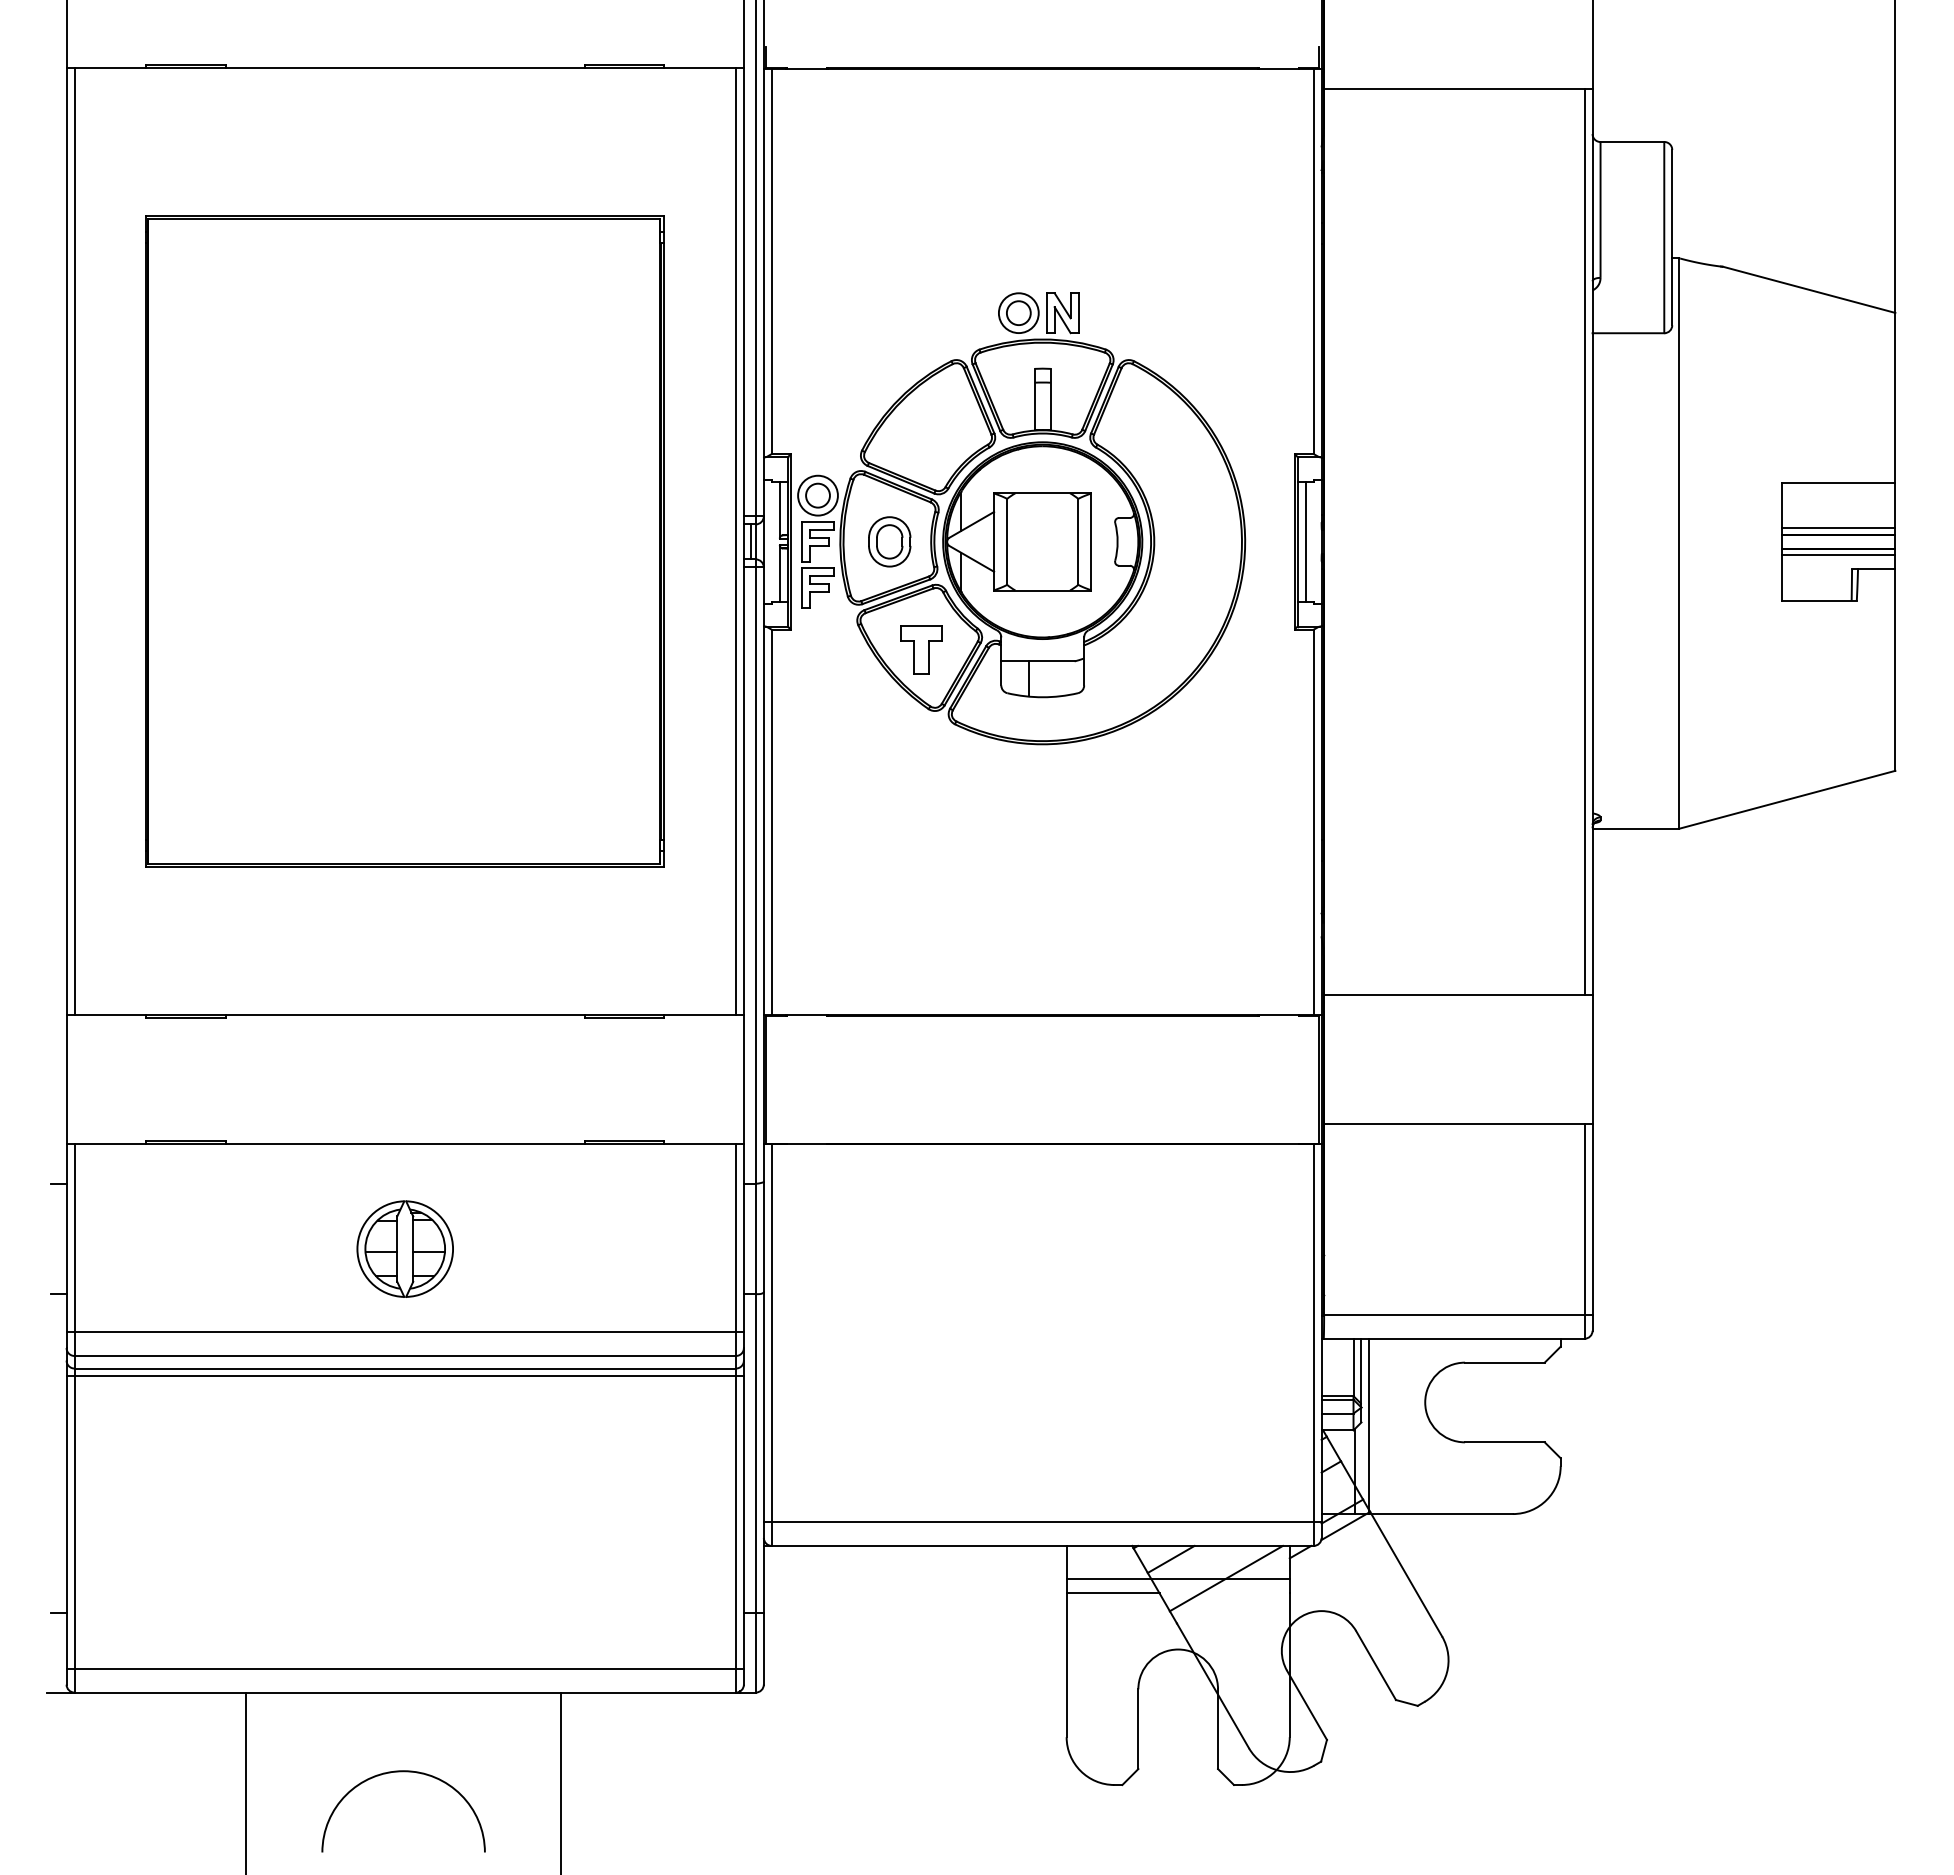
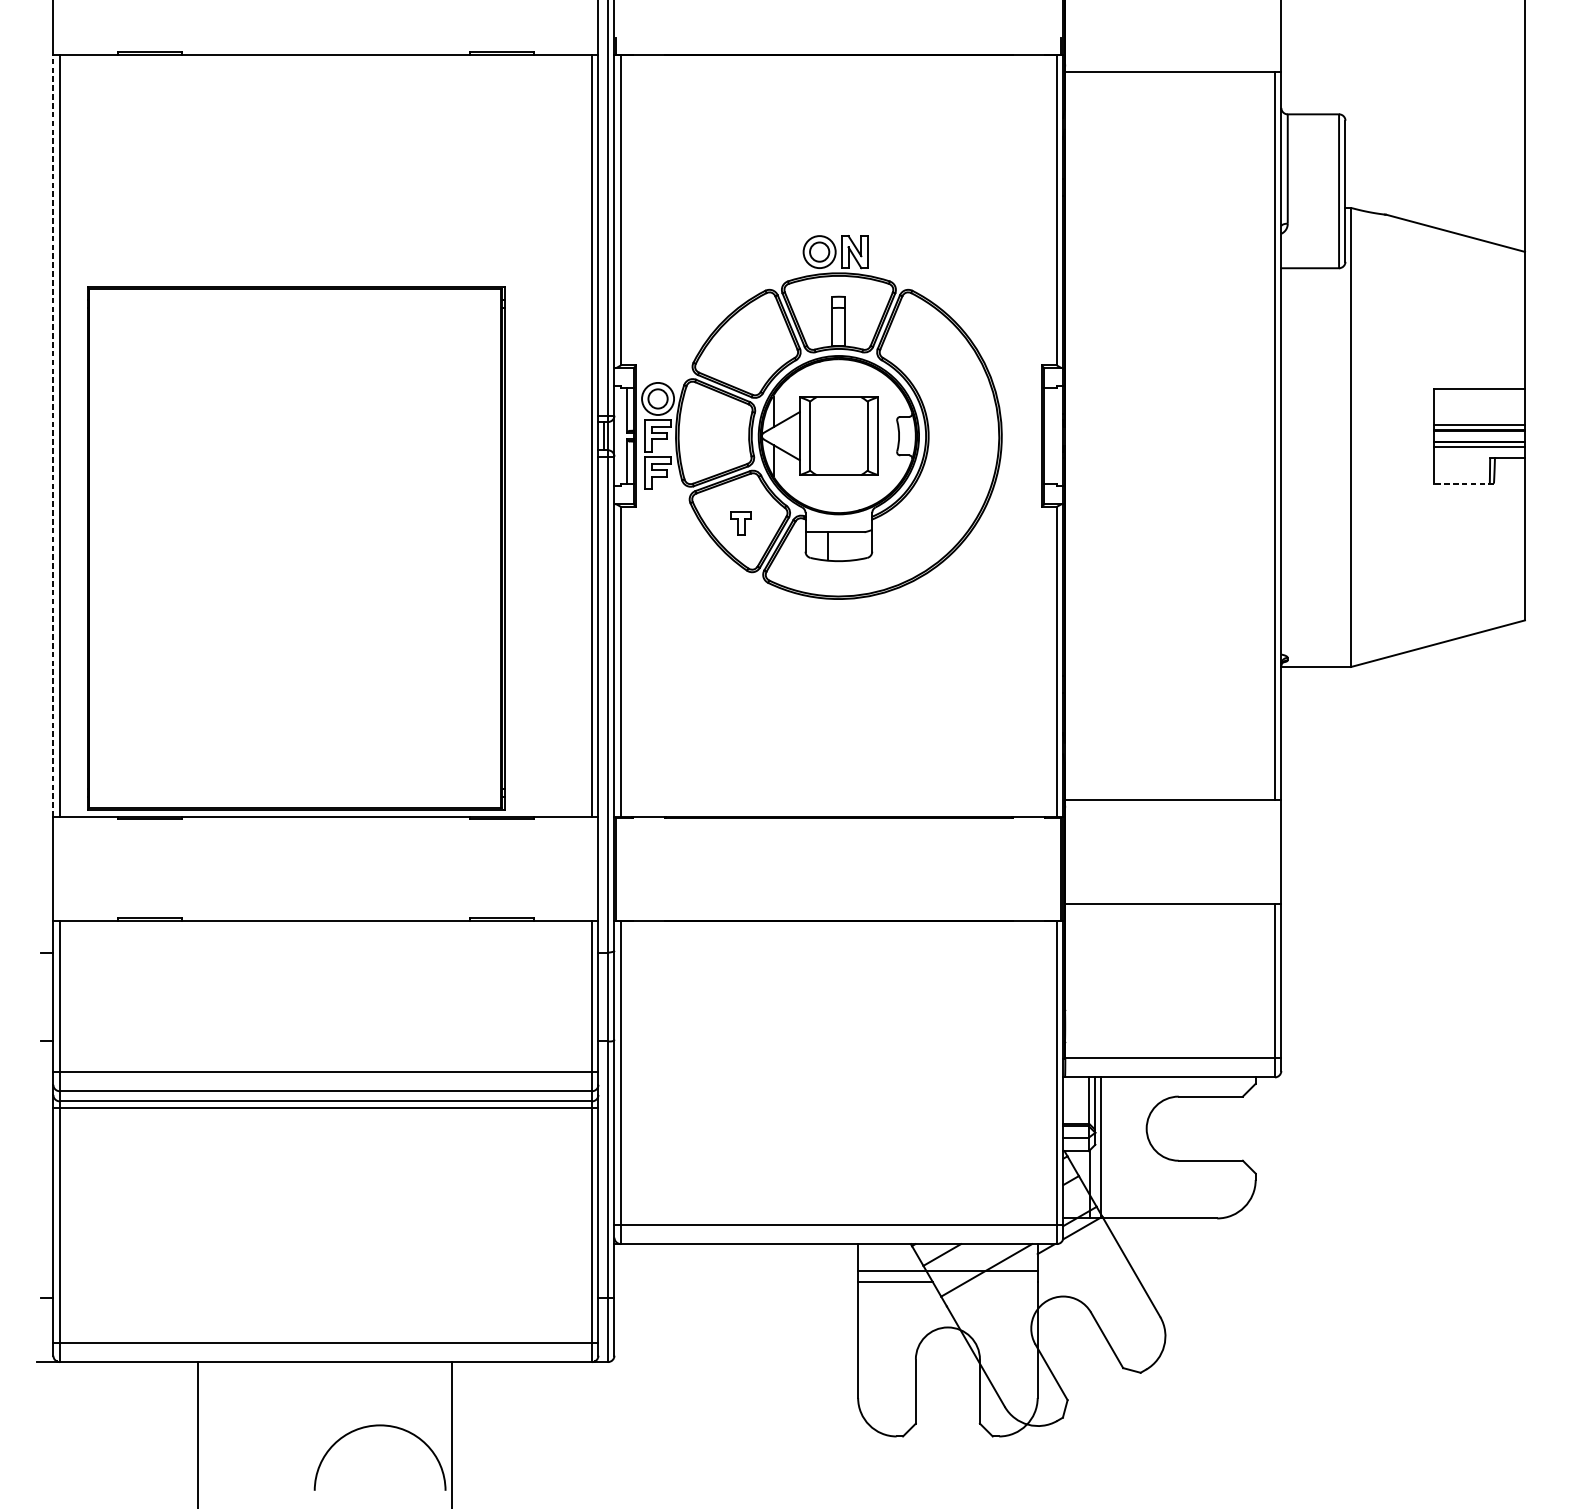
line: (66, 541) -> (53, 435), solid -> dashed
part: (404, 541) -> (295, 548), moved
part: (889, 541) -> (715, 435), removed
line: (1305, 541) -> (1050, 435), removed
line: (1819, 600) -> (1463, 483), solid -> dashed
part: (921, 649) -> (741, 522), size x0.6
part: (404, 1248) -> (325, 1004), removed
arc: (403, 1772) -> (380, 1426), moved

